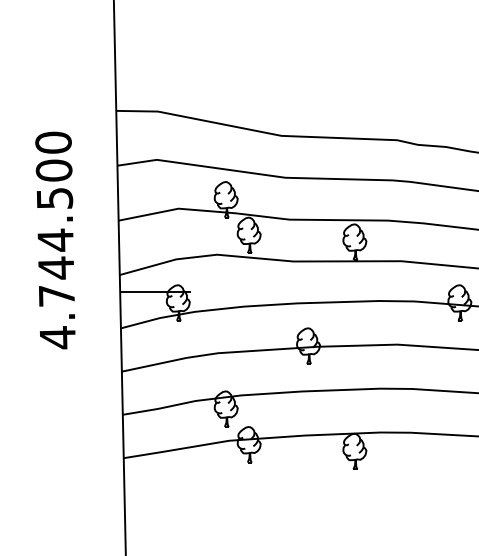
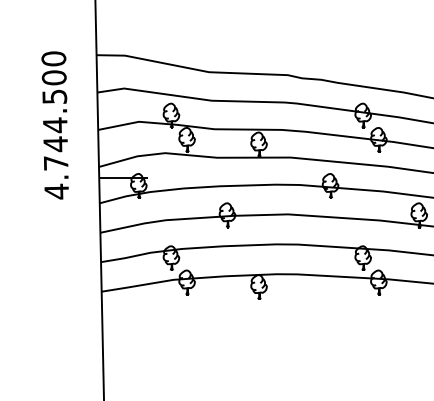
text: (54, 240) -> (54, 125), moved

